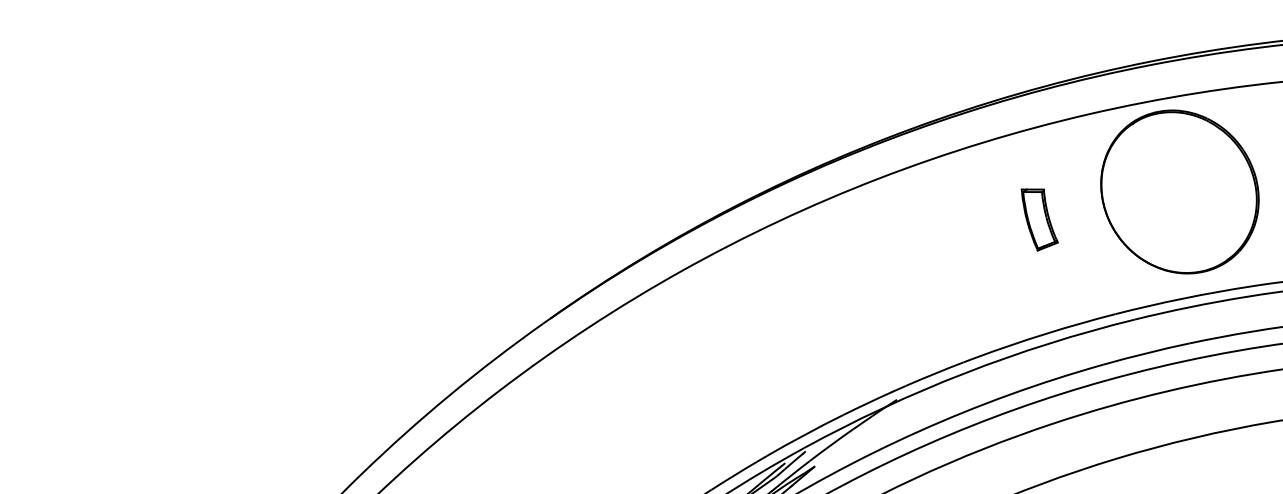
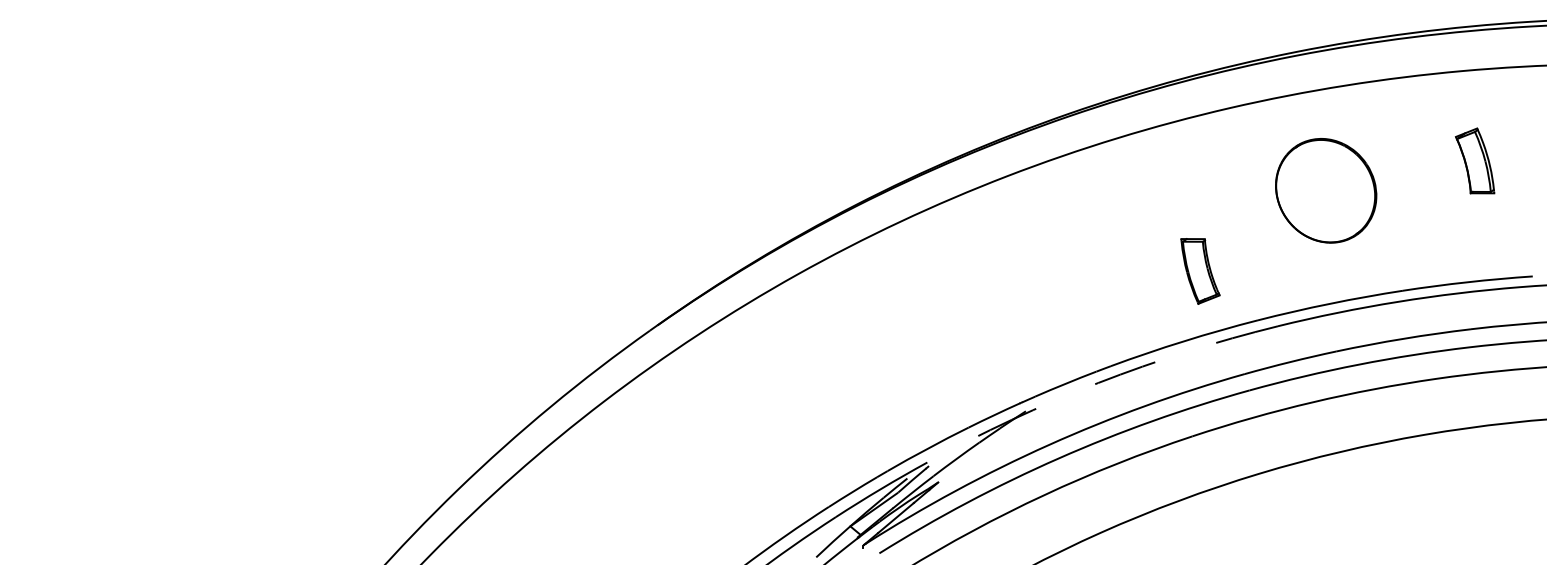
part: (1179, 191) -> (1325, 190), size x0.6
part: (1039, 220) -> (1200, 271), moved
arc: (965, 373) -> (1098, 383), solid -> dashed

